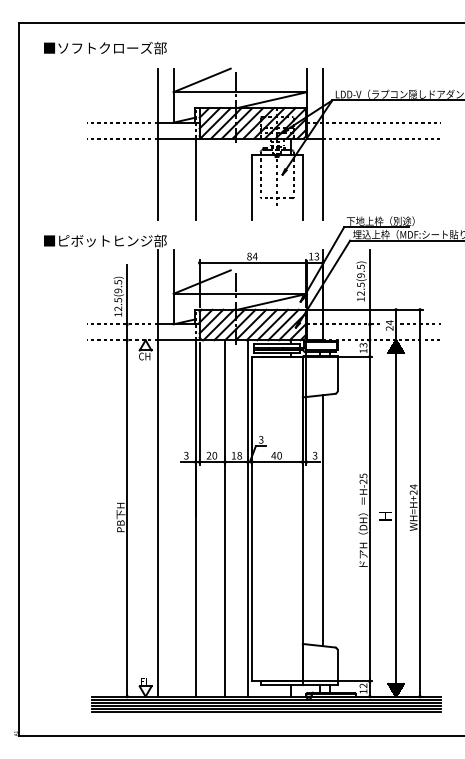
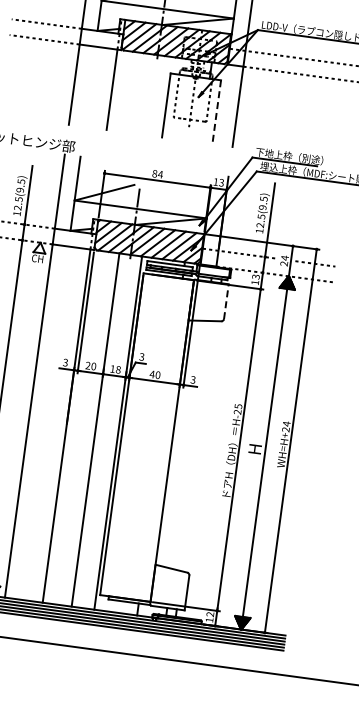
line: (302, 187) -> (216, 112), solid -> dashed
line: (337, 373) -> (226, 301), solid -> dashed
line: (322, 520) -> (191, 445), removed

